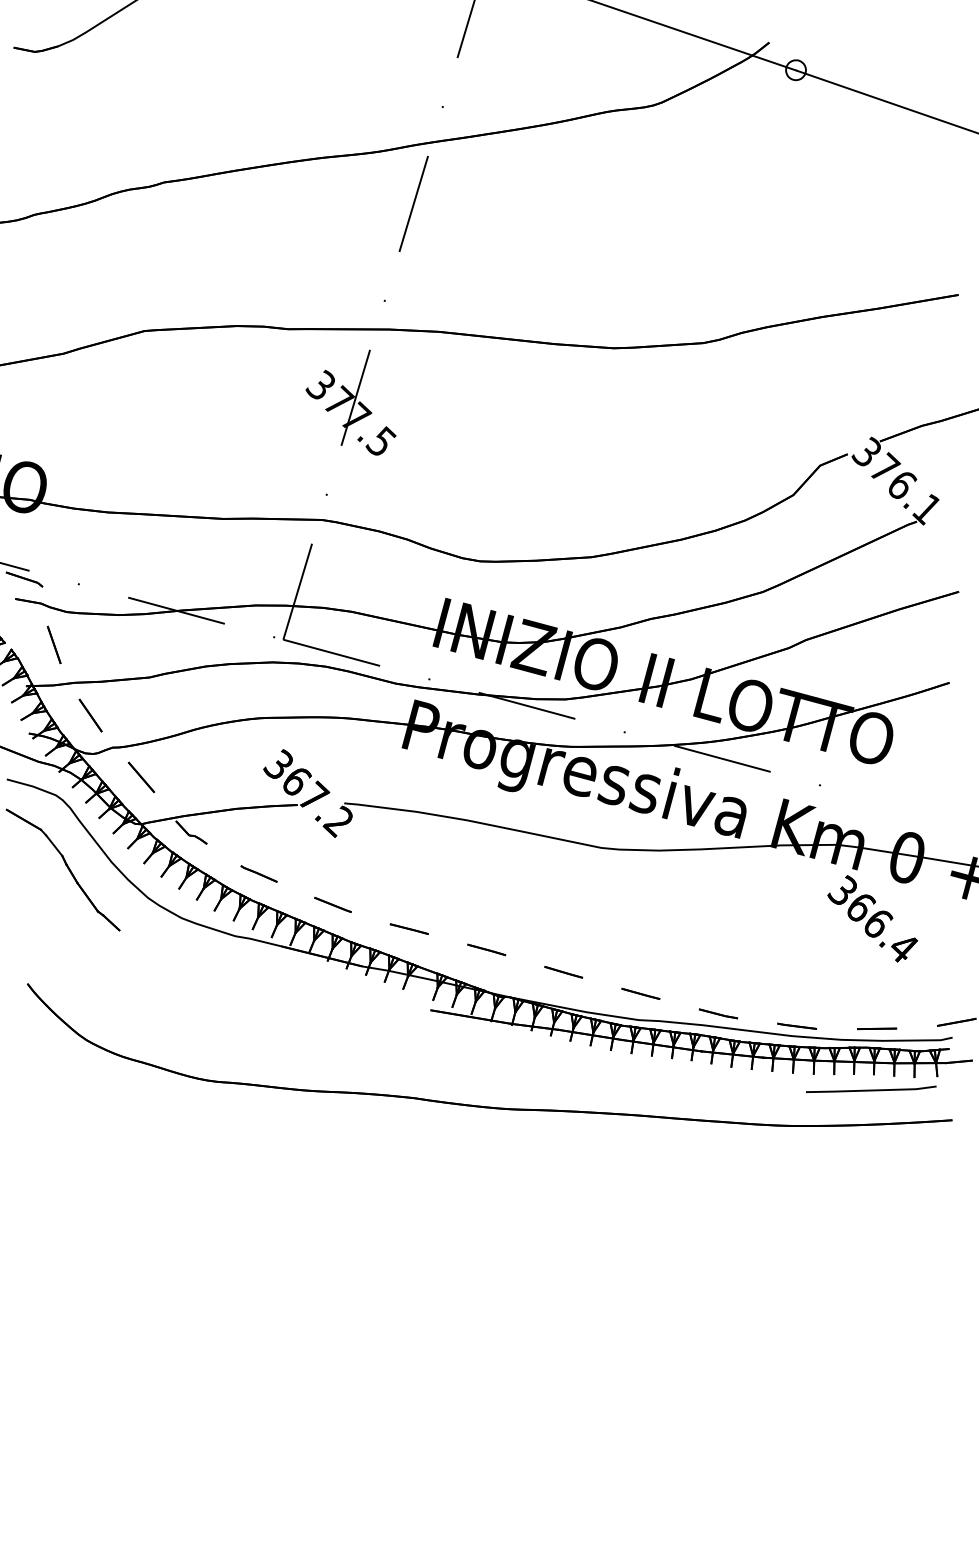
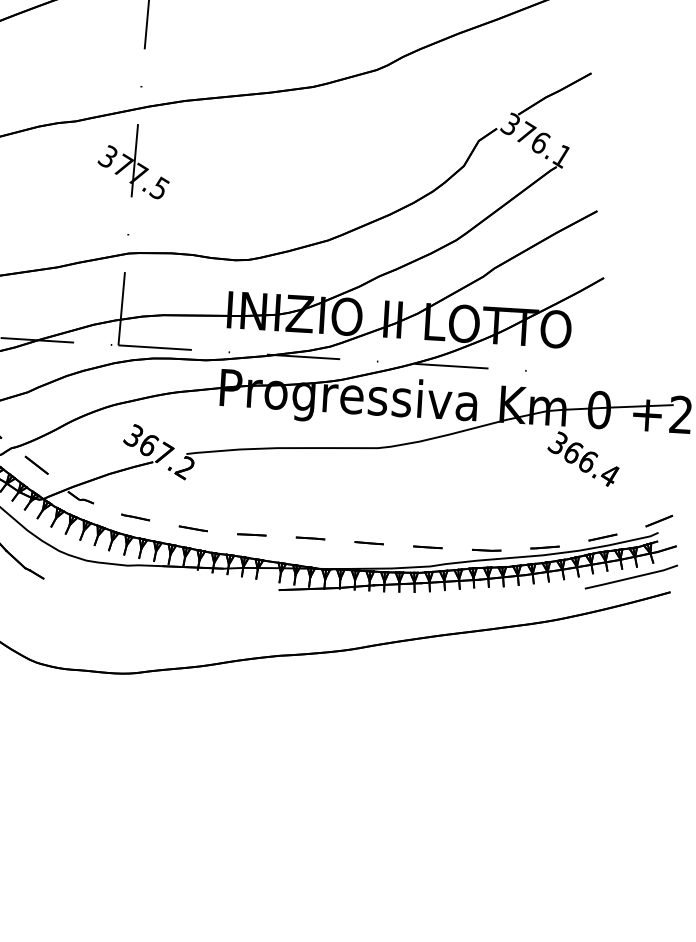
line: (871, 1089) -> (631, 577), moved

